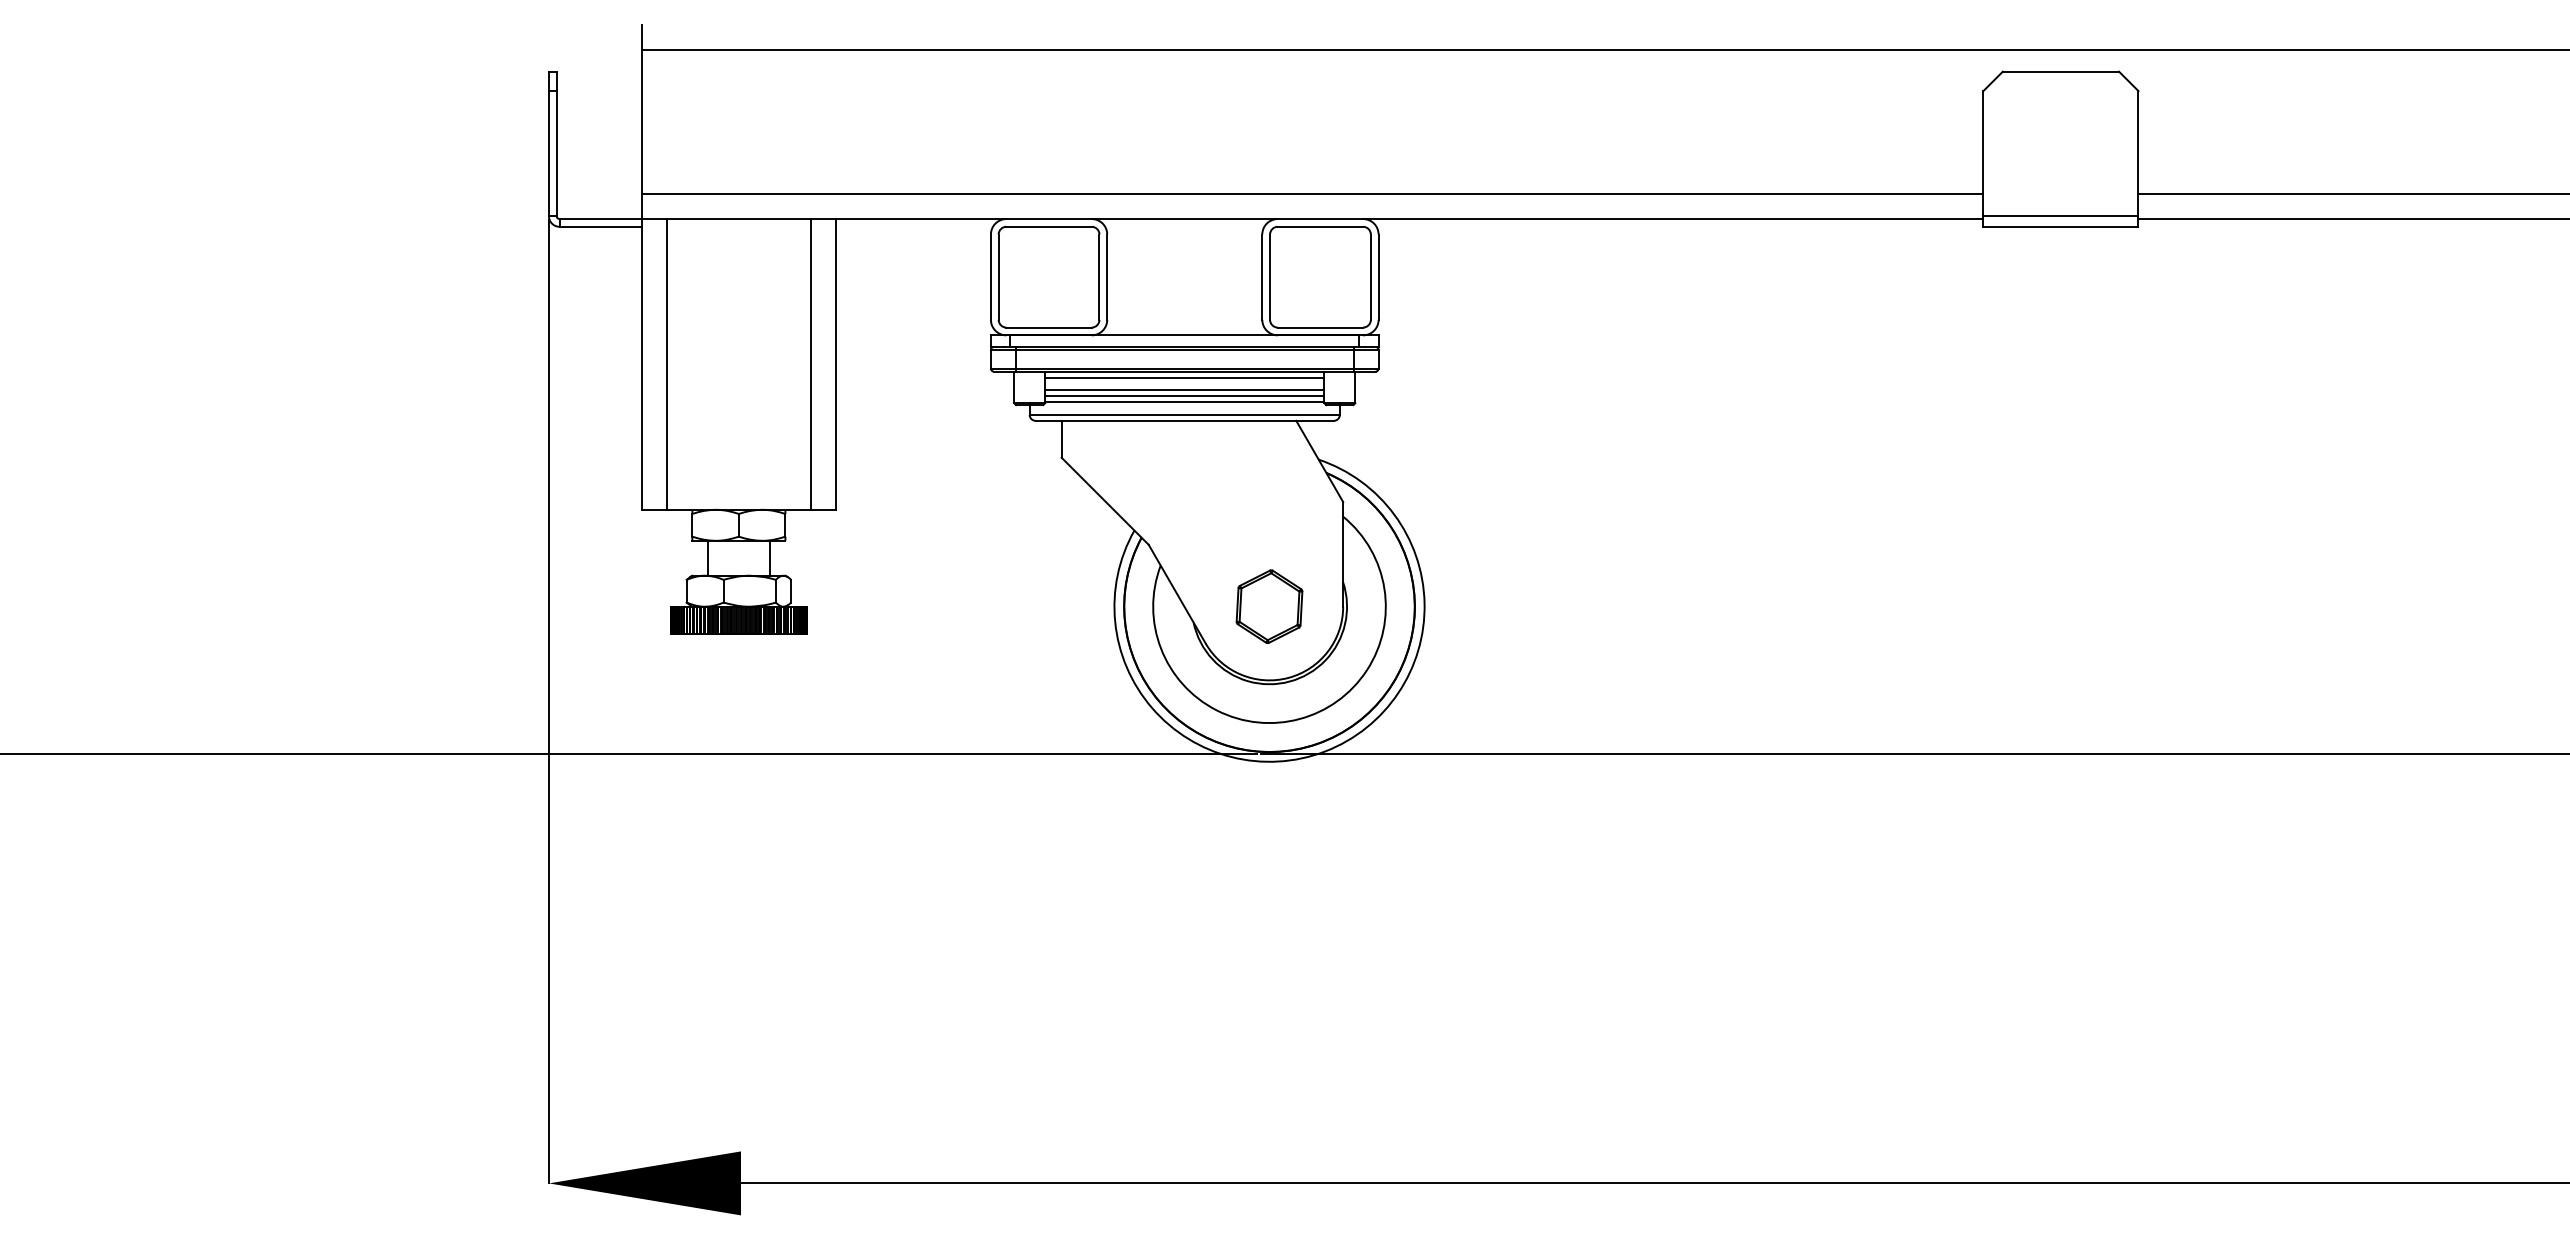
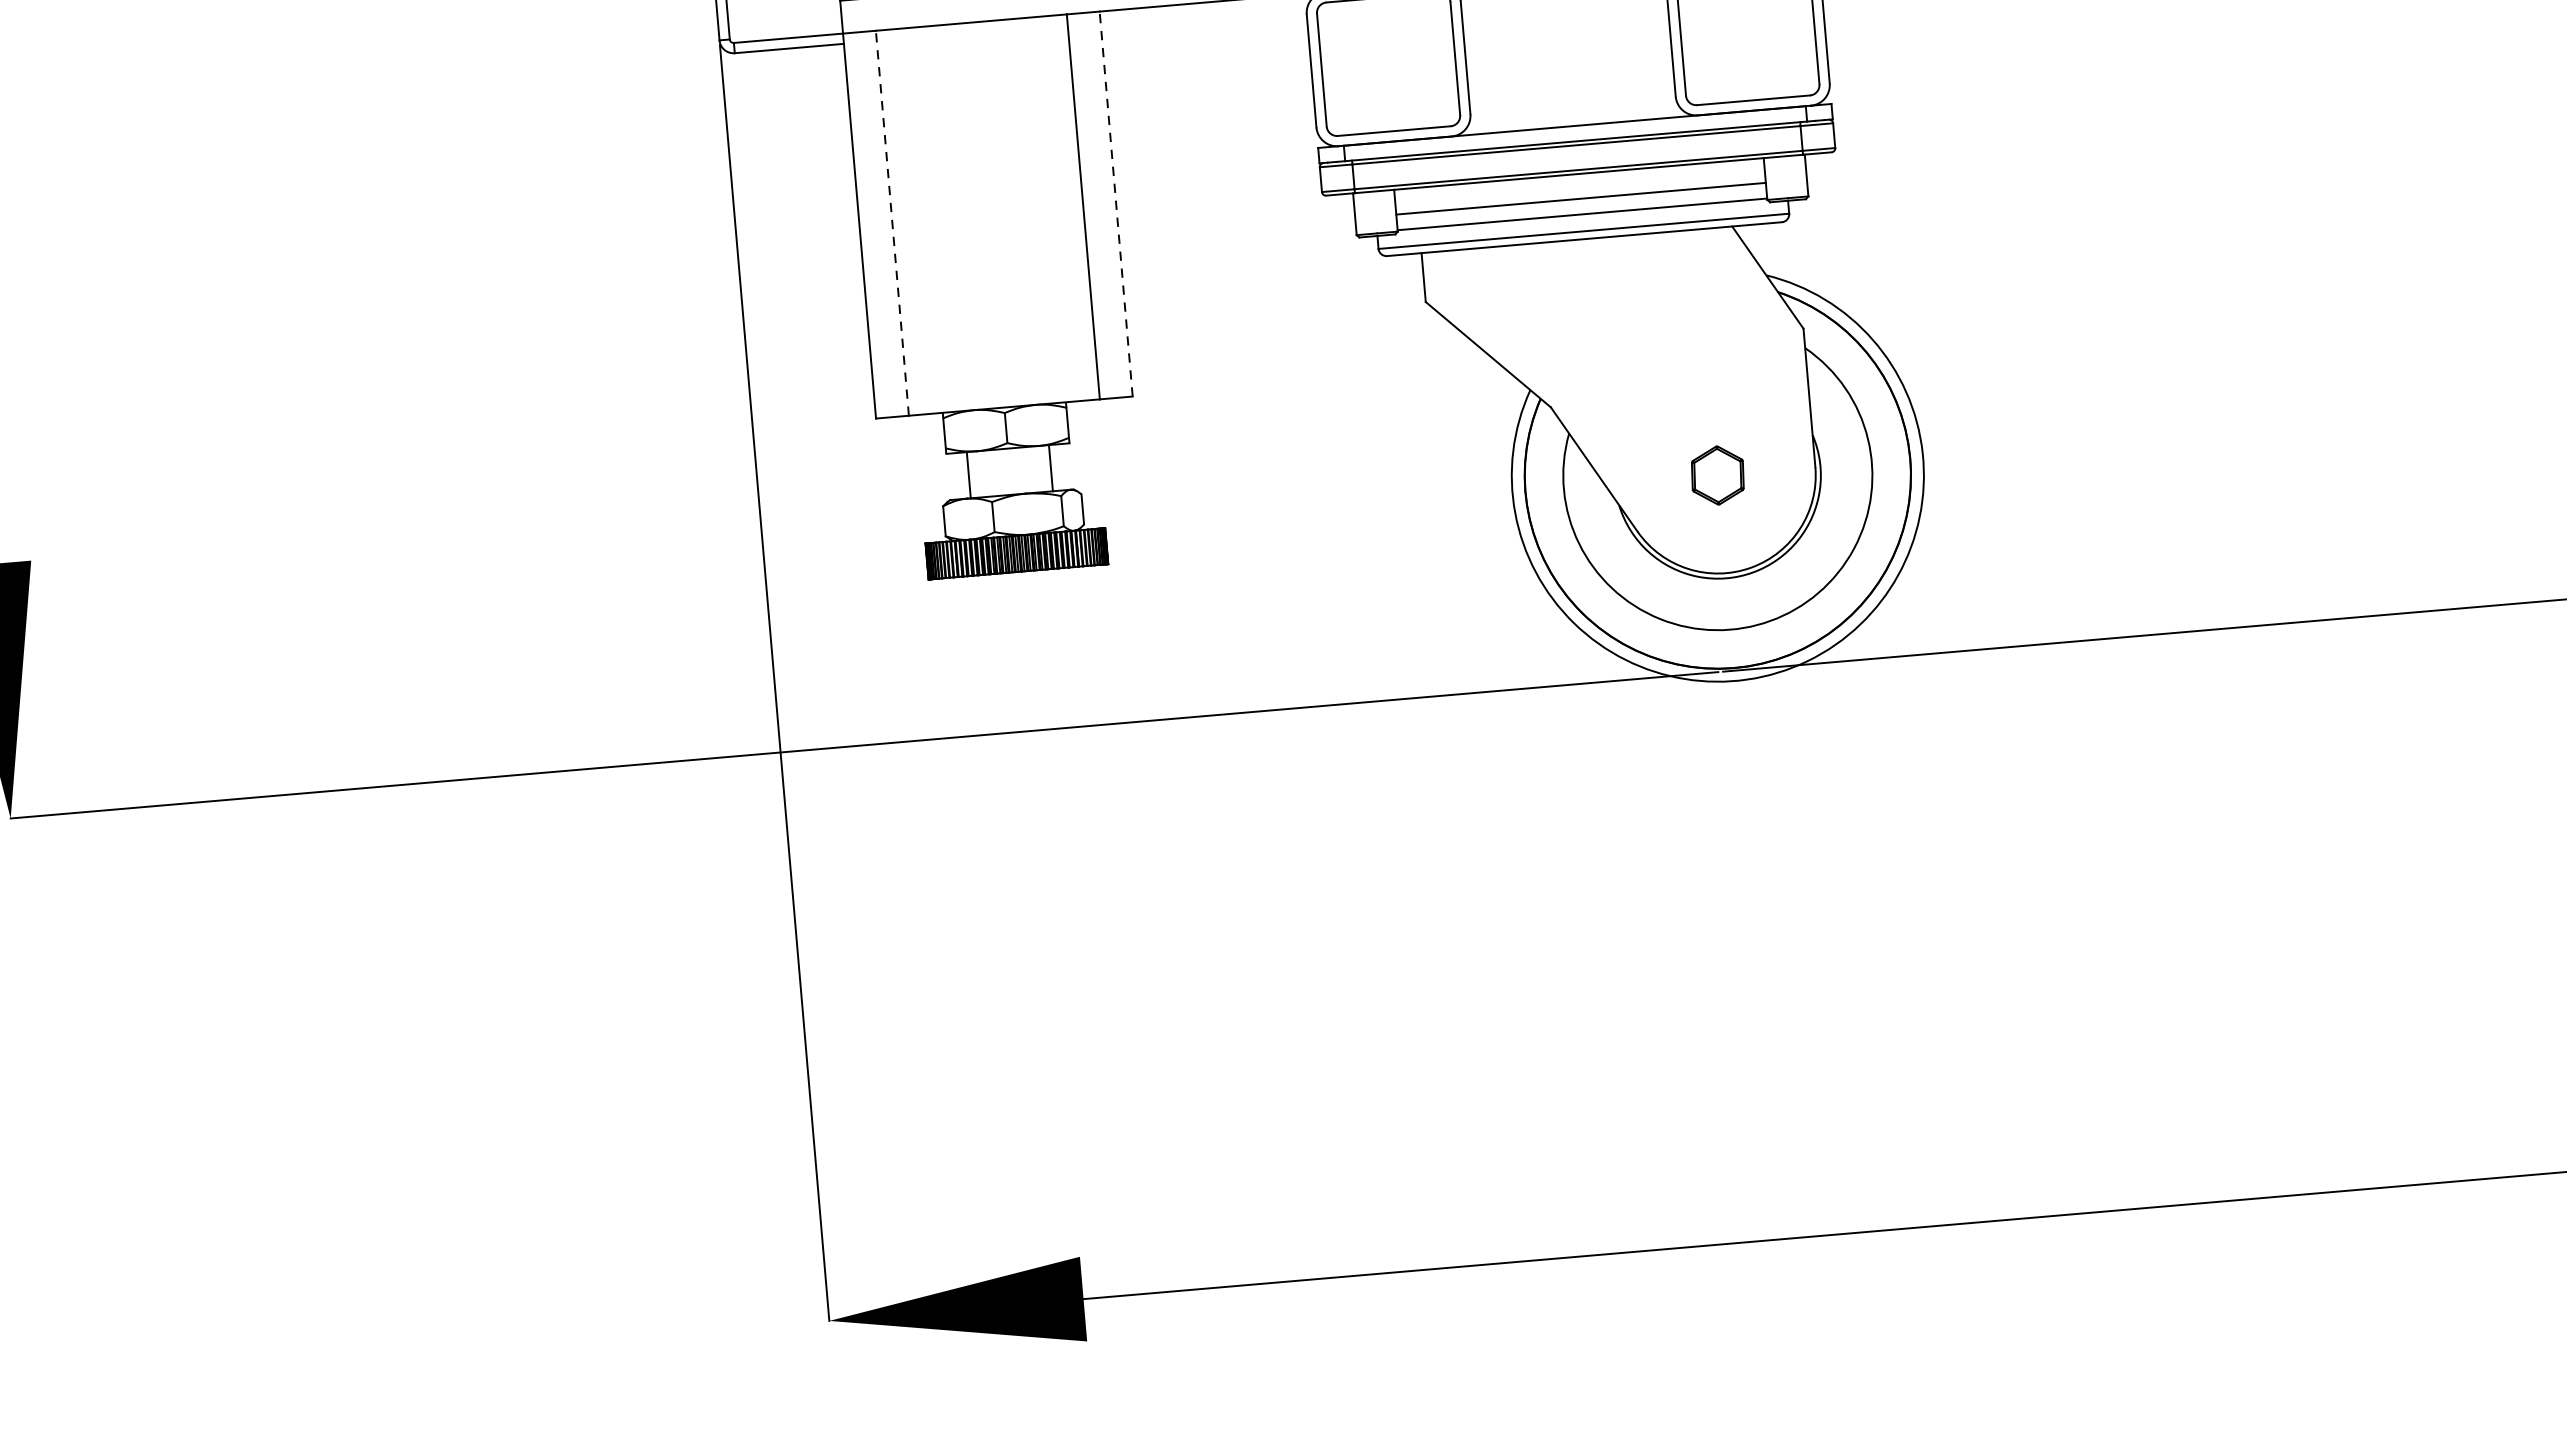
line: (666, 363) -> (891, 222), solid -> dashed
line: (835, 363) -> (1115, 202), solid -> dashed
line: (1184, 377) -> (1579, 181), removed
line: (1184, 396) -> (1581, 206), removed
part: (1269, 606) -> (1717, 475), size x0.6

